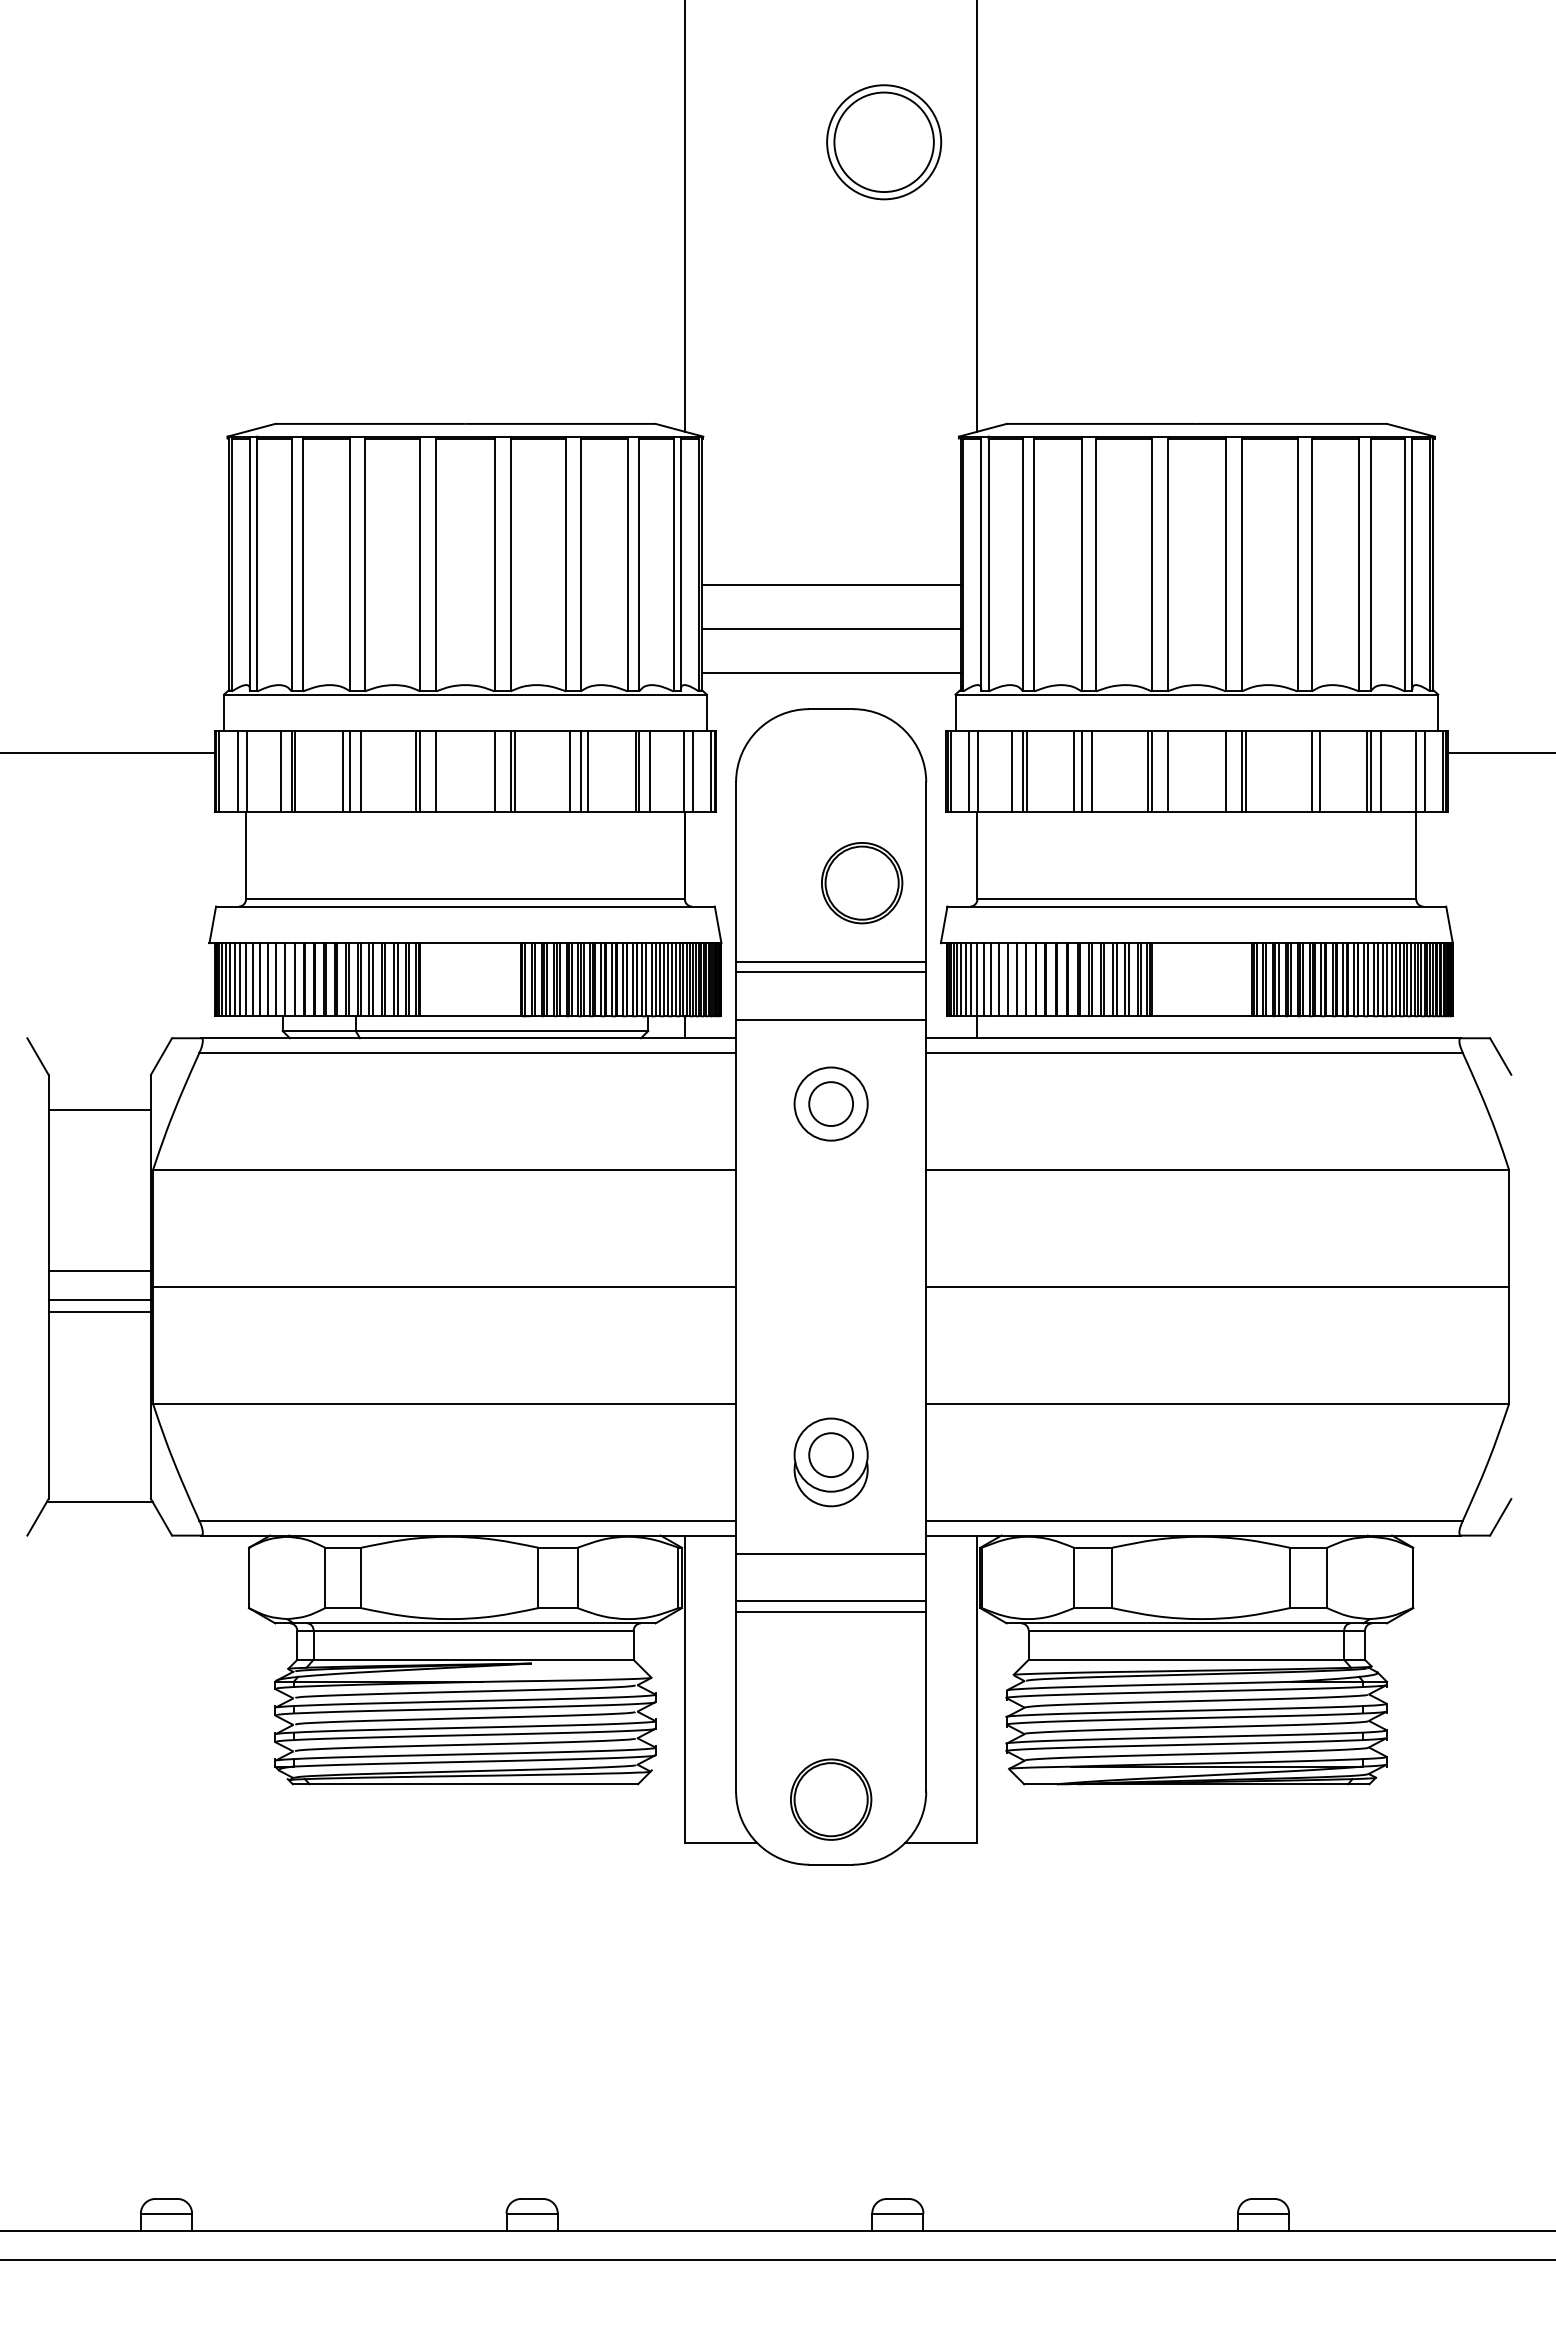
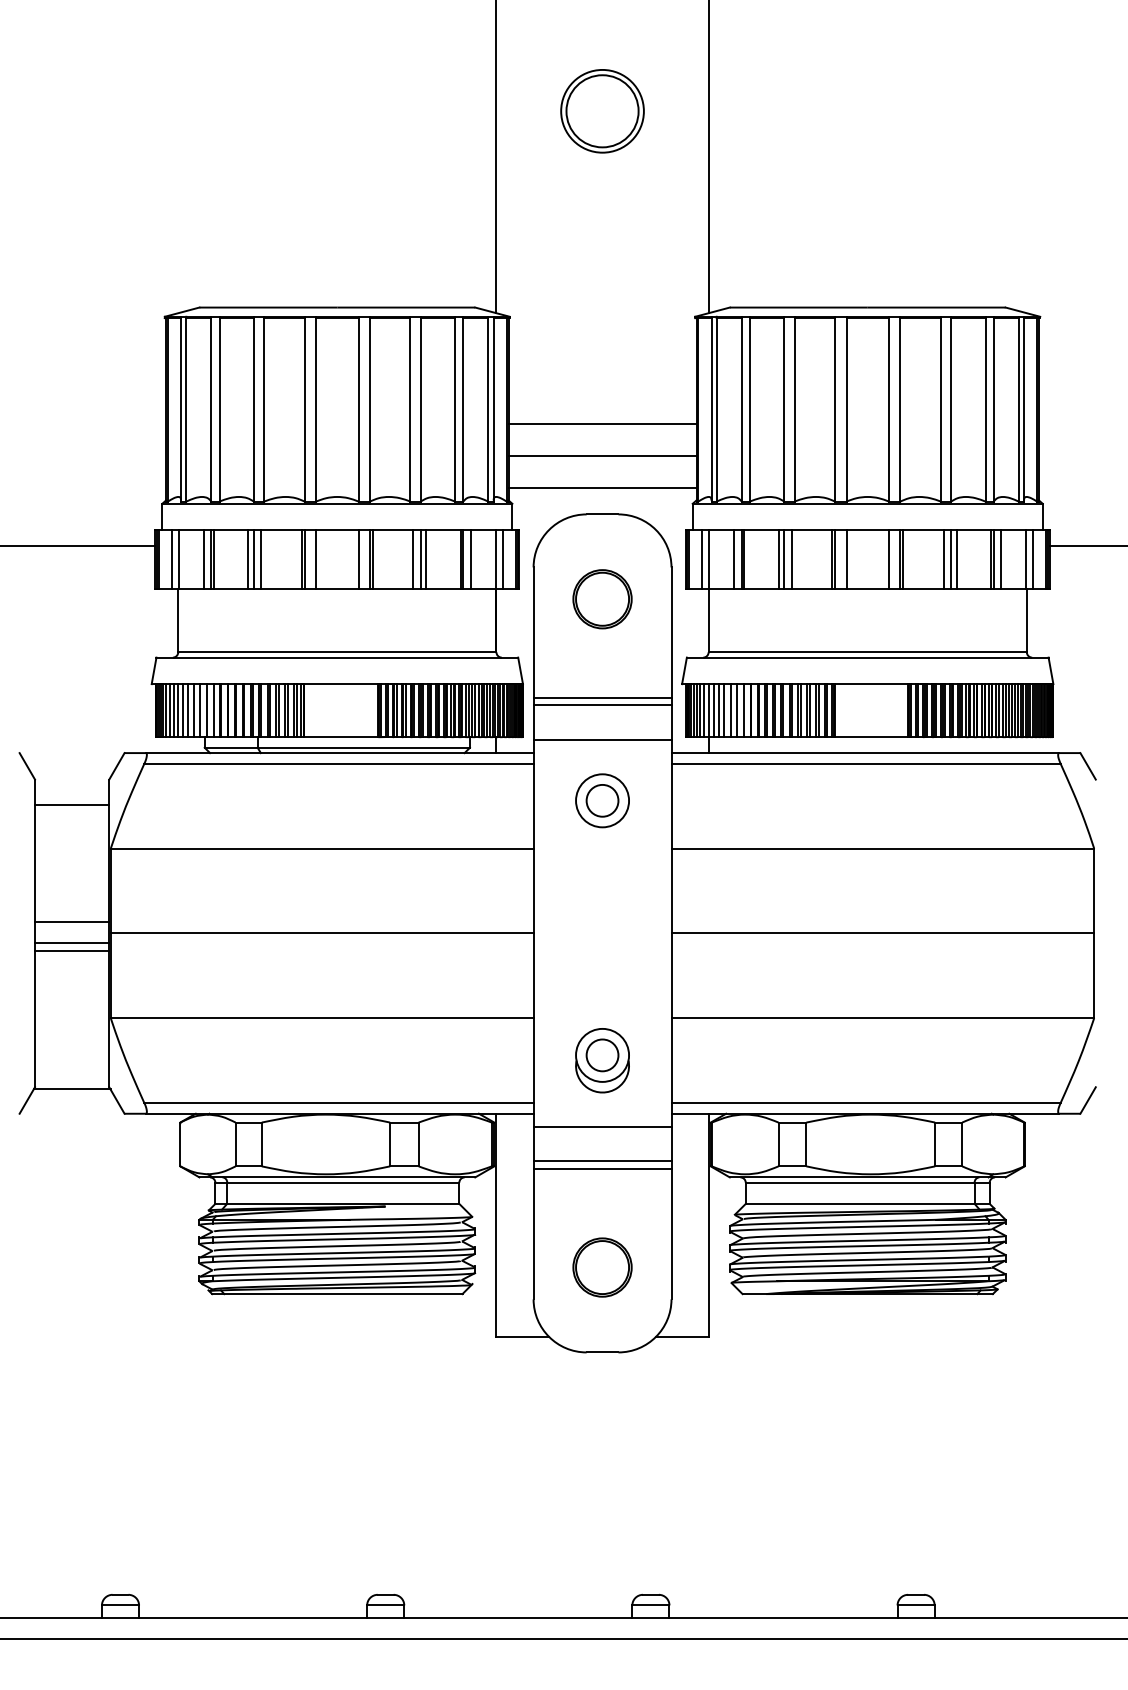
part: (884, 142) -> (602, 111), moved
line: (1301, 771) -> (943, 559), added
part: (862, 883) -> (602, 599), moved
part: (831, 1799) -> (602, 1267), moved

